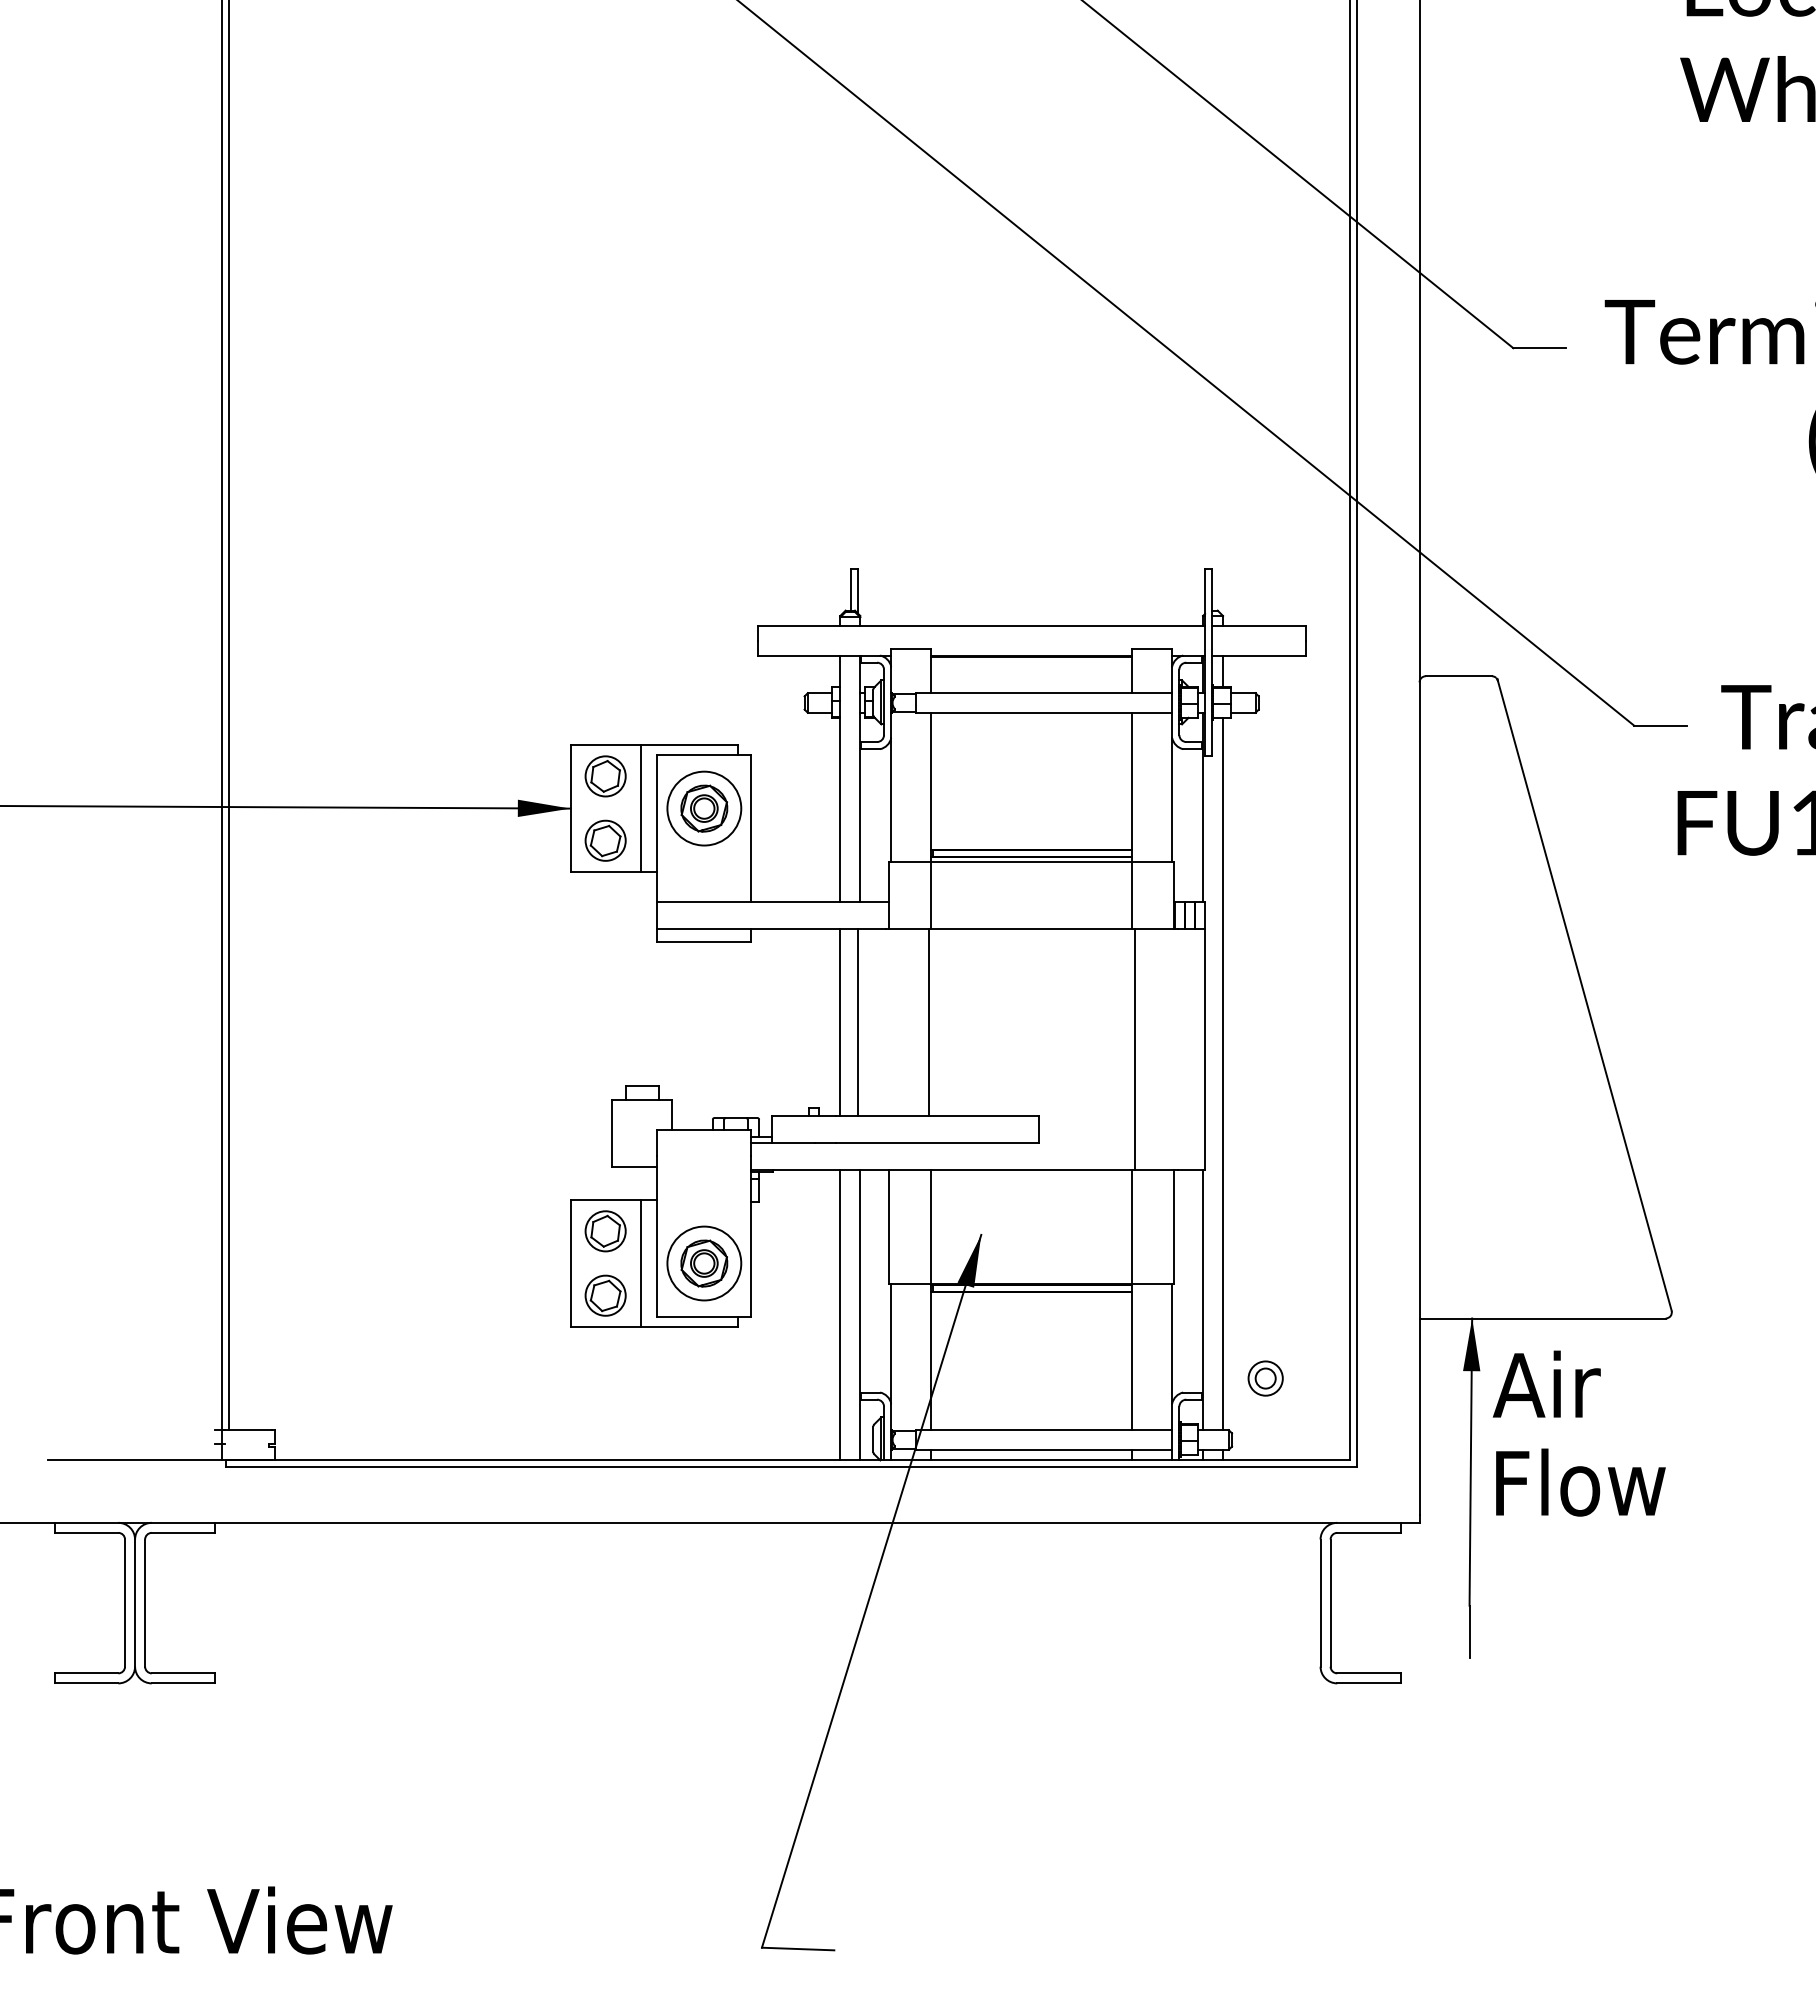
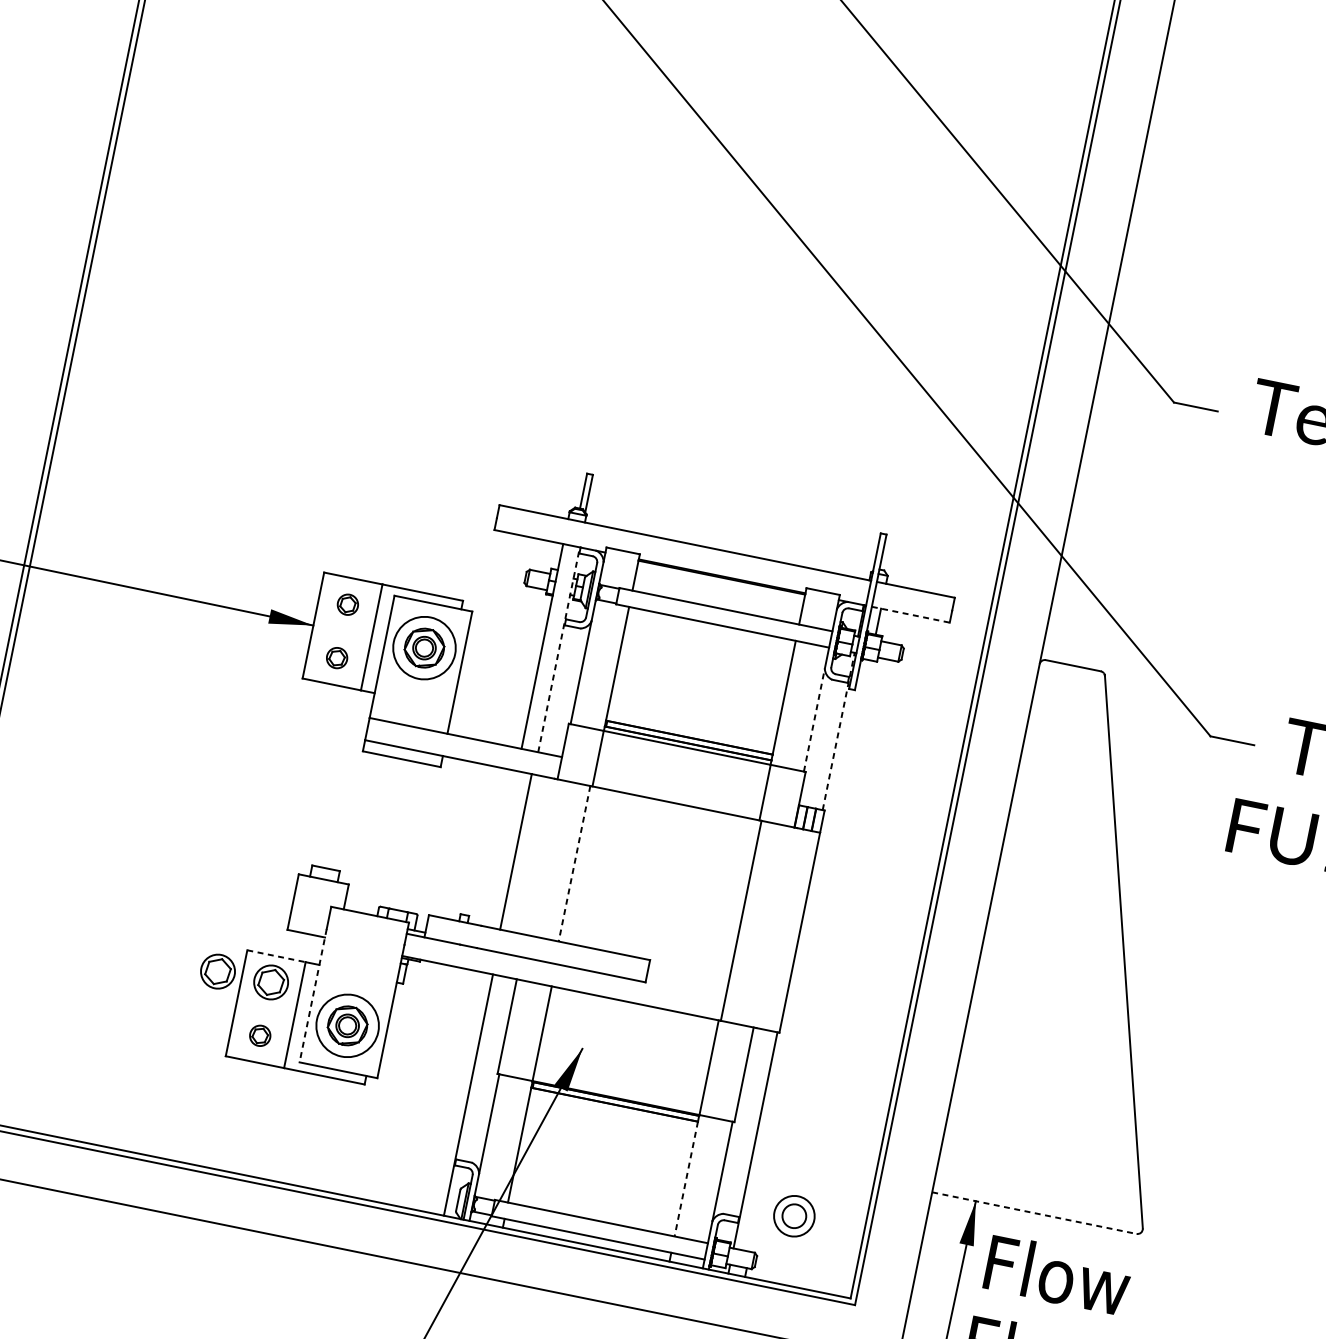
line: (1258, 655) -> (910, 614), solid -> dashed
part: (605, 776) -> (347, 604), size x0.6
line: (860, 778) -> (559, 649), solid -> dashed
line: (1172, 799) -> (814, 719), solid -> dashed
line: (1203, 807) -> (839, 731), solid -> dashed
part: (605, 840) -> (337, 657), size x0.6
line: (840, 1022) -> (501, 848), removed
line: (928, 1022) -> (574, 863), solid -> dashed
line: (1223, 1073) -> (810, 955), removed
line: (606, 1199) -> (277, 956), solid -> dashed
part: (541, 1231) -> (217, 971), added
line: (657, 1237) -> (313, 996), solid -> dashed
part: (605, 1295) -> (260, 1035), size x0.6
line: (840, 1314) -> (452, 1091), removed
line: (1543, 1318) -> (1035, 1213), solid -> dashed
line: (1132, 1361) -> (686, 1179), solid -> dashed
part: (1265, 1378) -> (794, 1216), size x1.4
text: (1580, 1384) -> (1054, 1274), Air -> Flow

